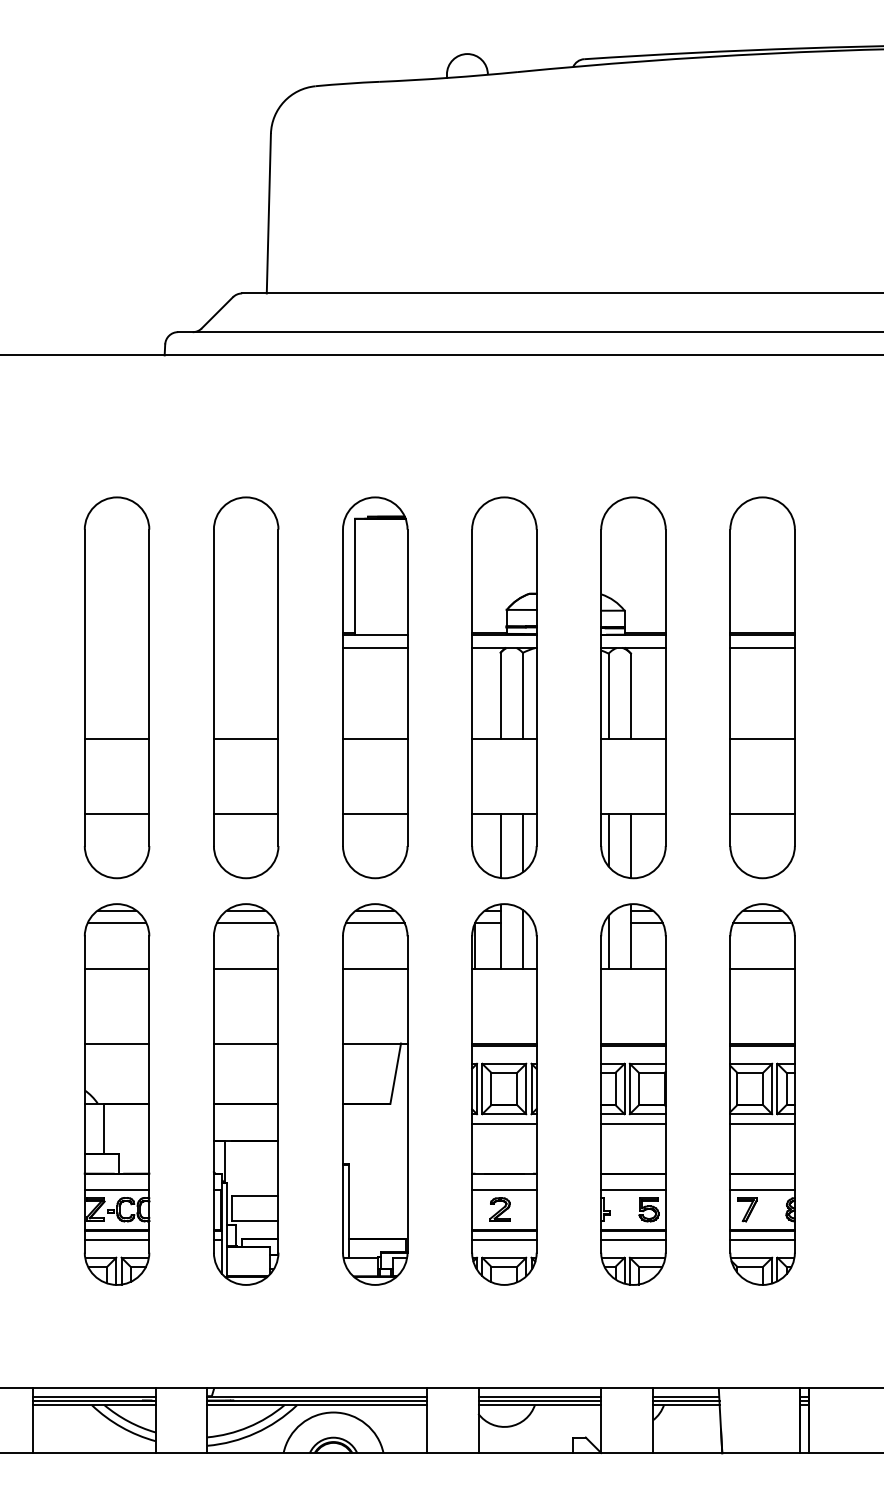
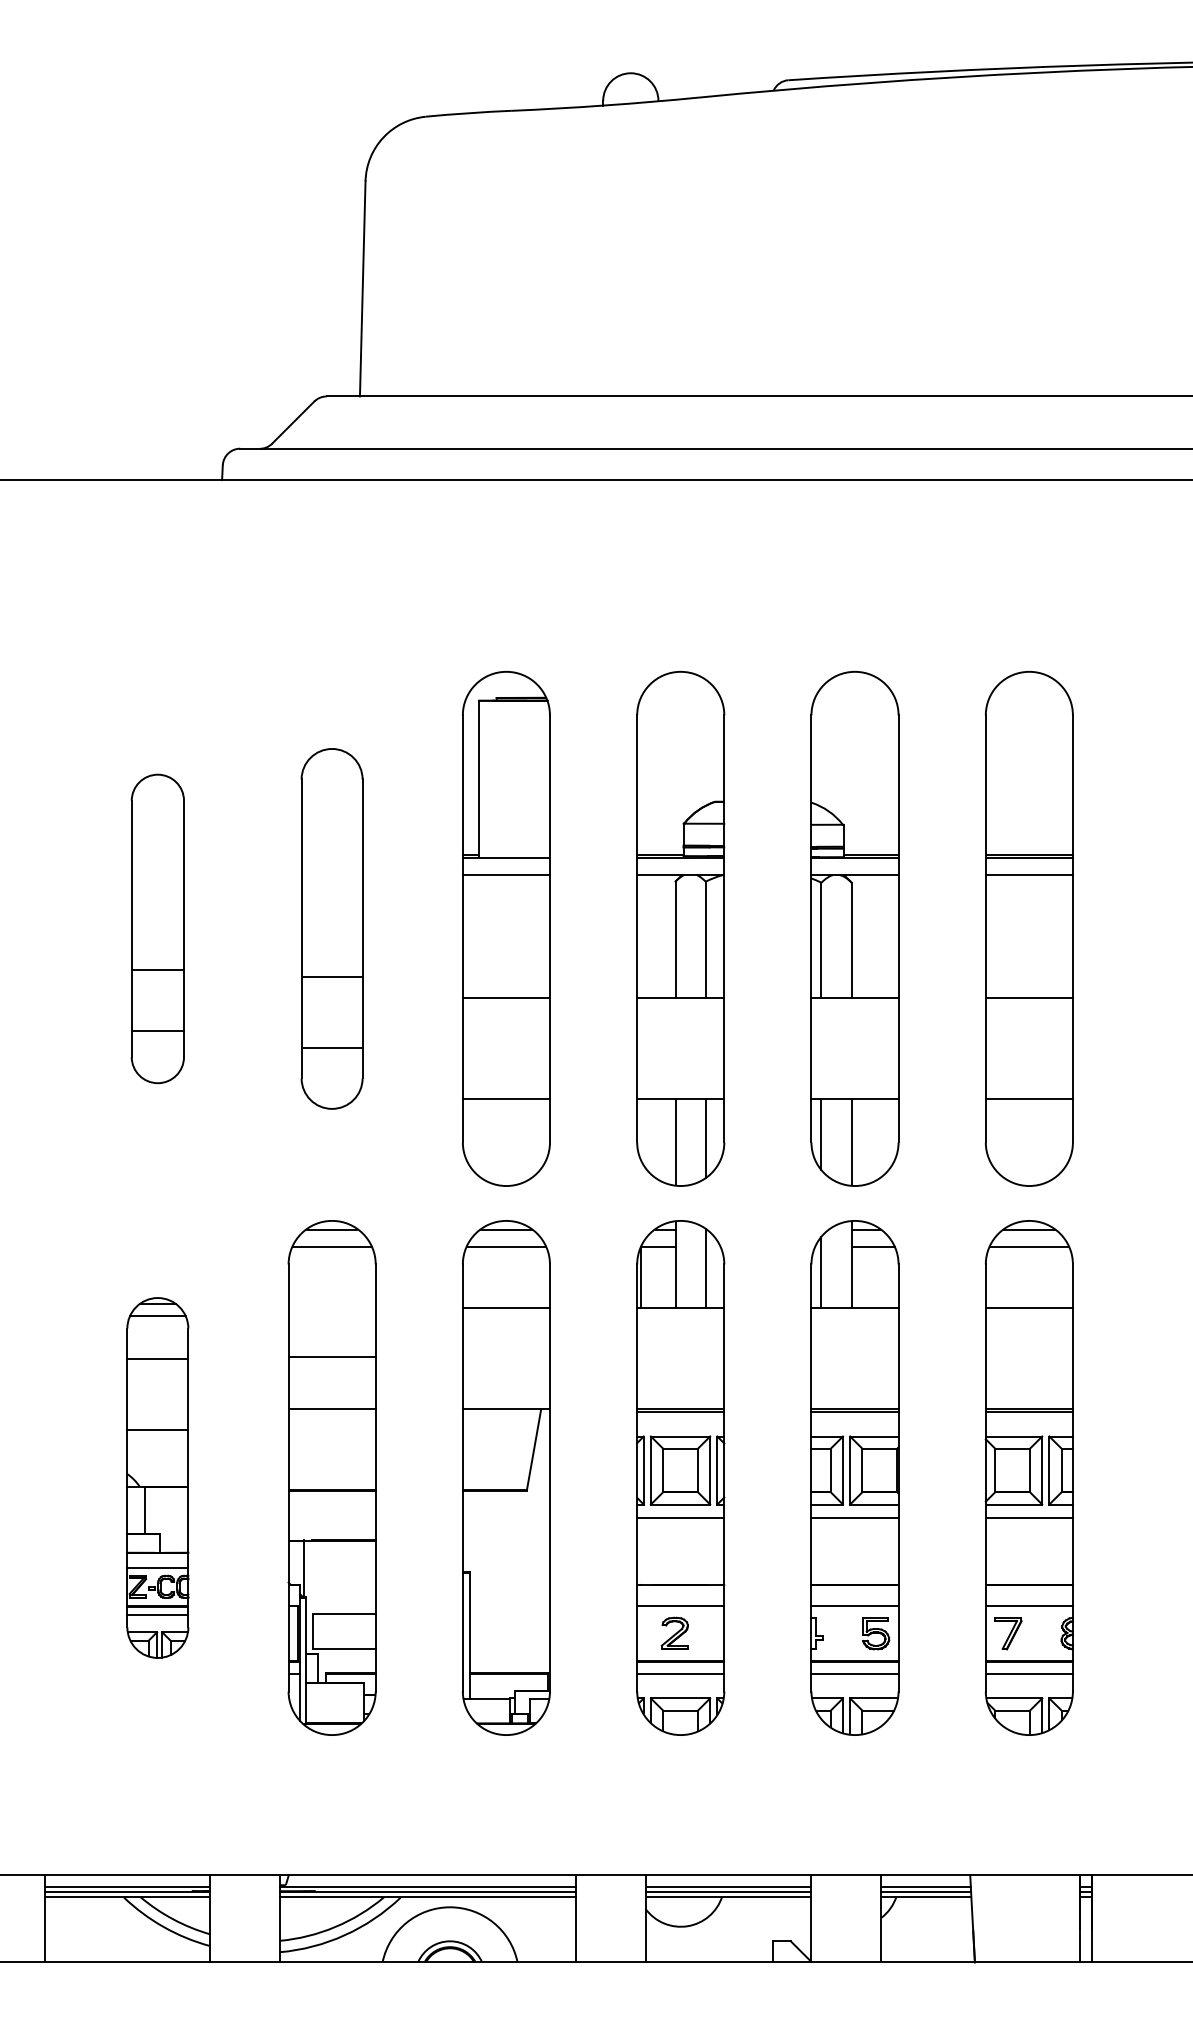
part: (116, 687) -> (157, 928), size x0.6
part: (245, 687) -> (331, 928), size x0.7
line: (245, 968) -> (331, 1357), moved
part: (116, 1094) -> (157, 1477), size x0.7

